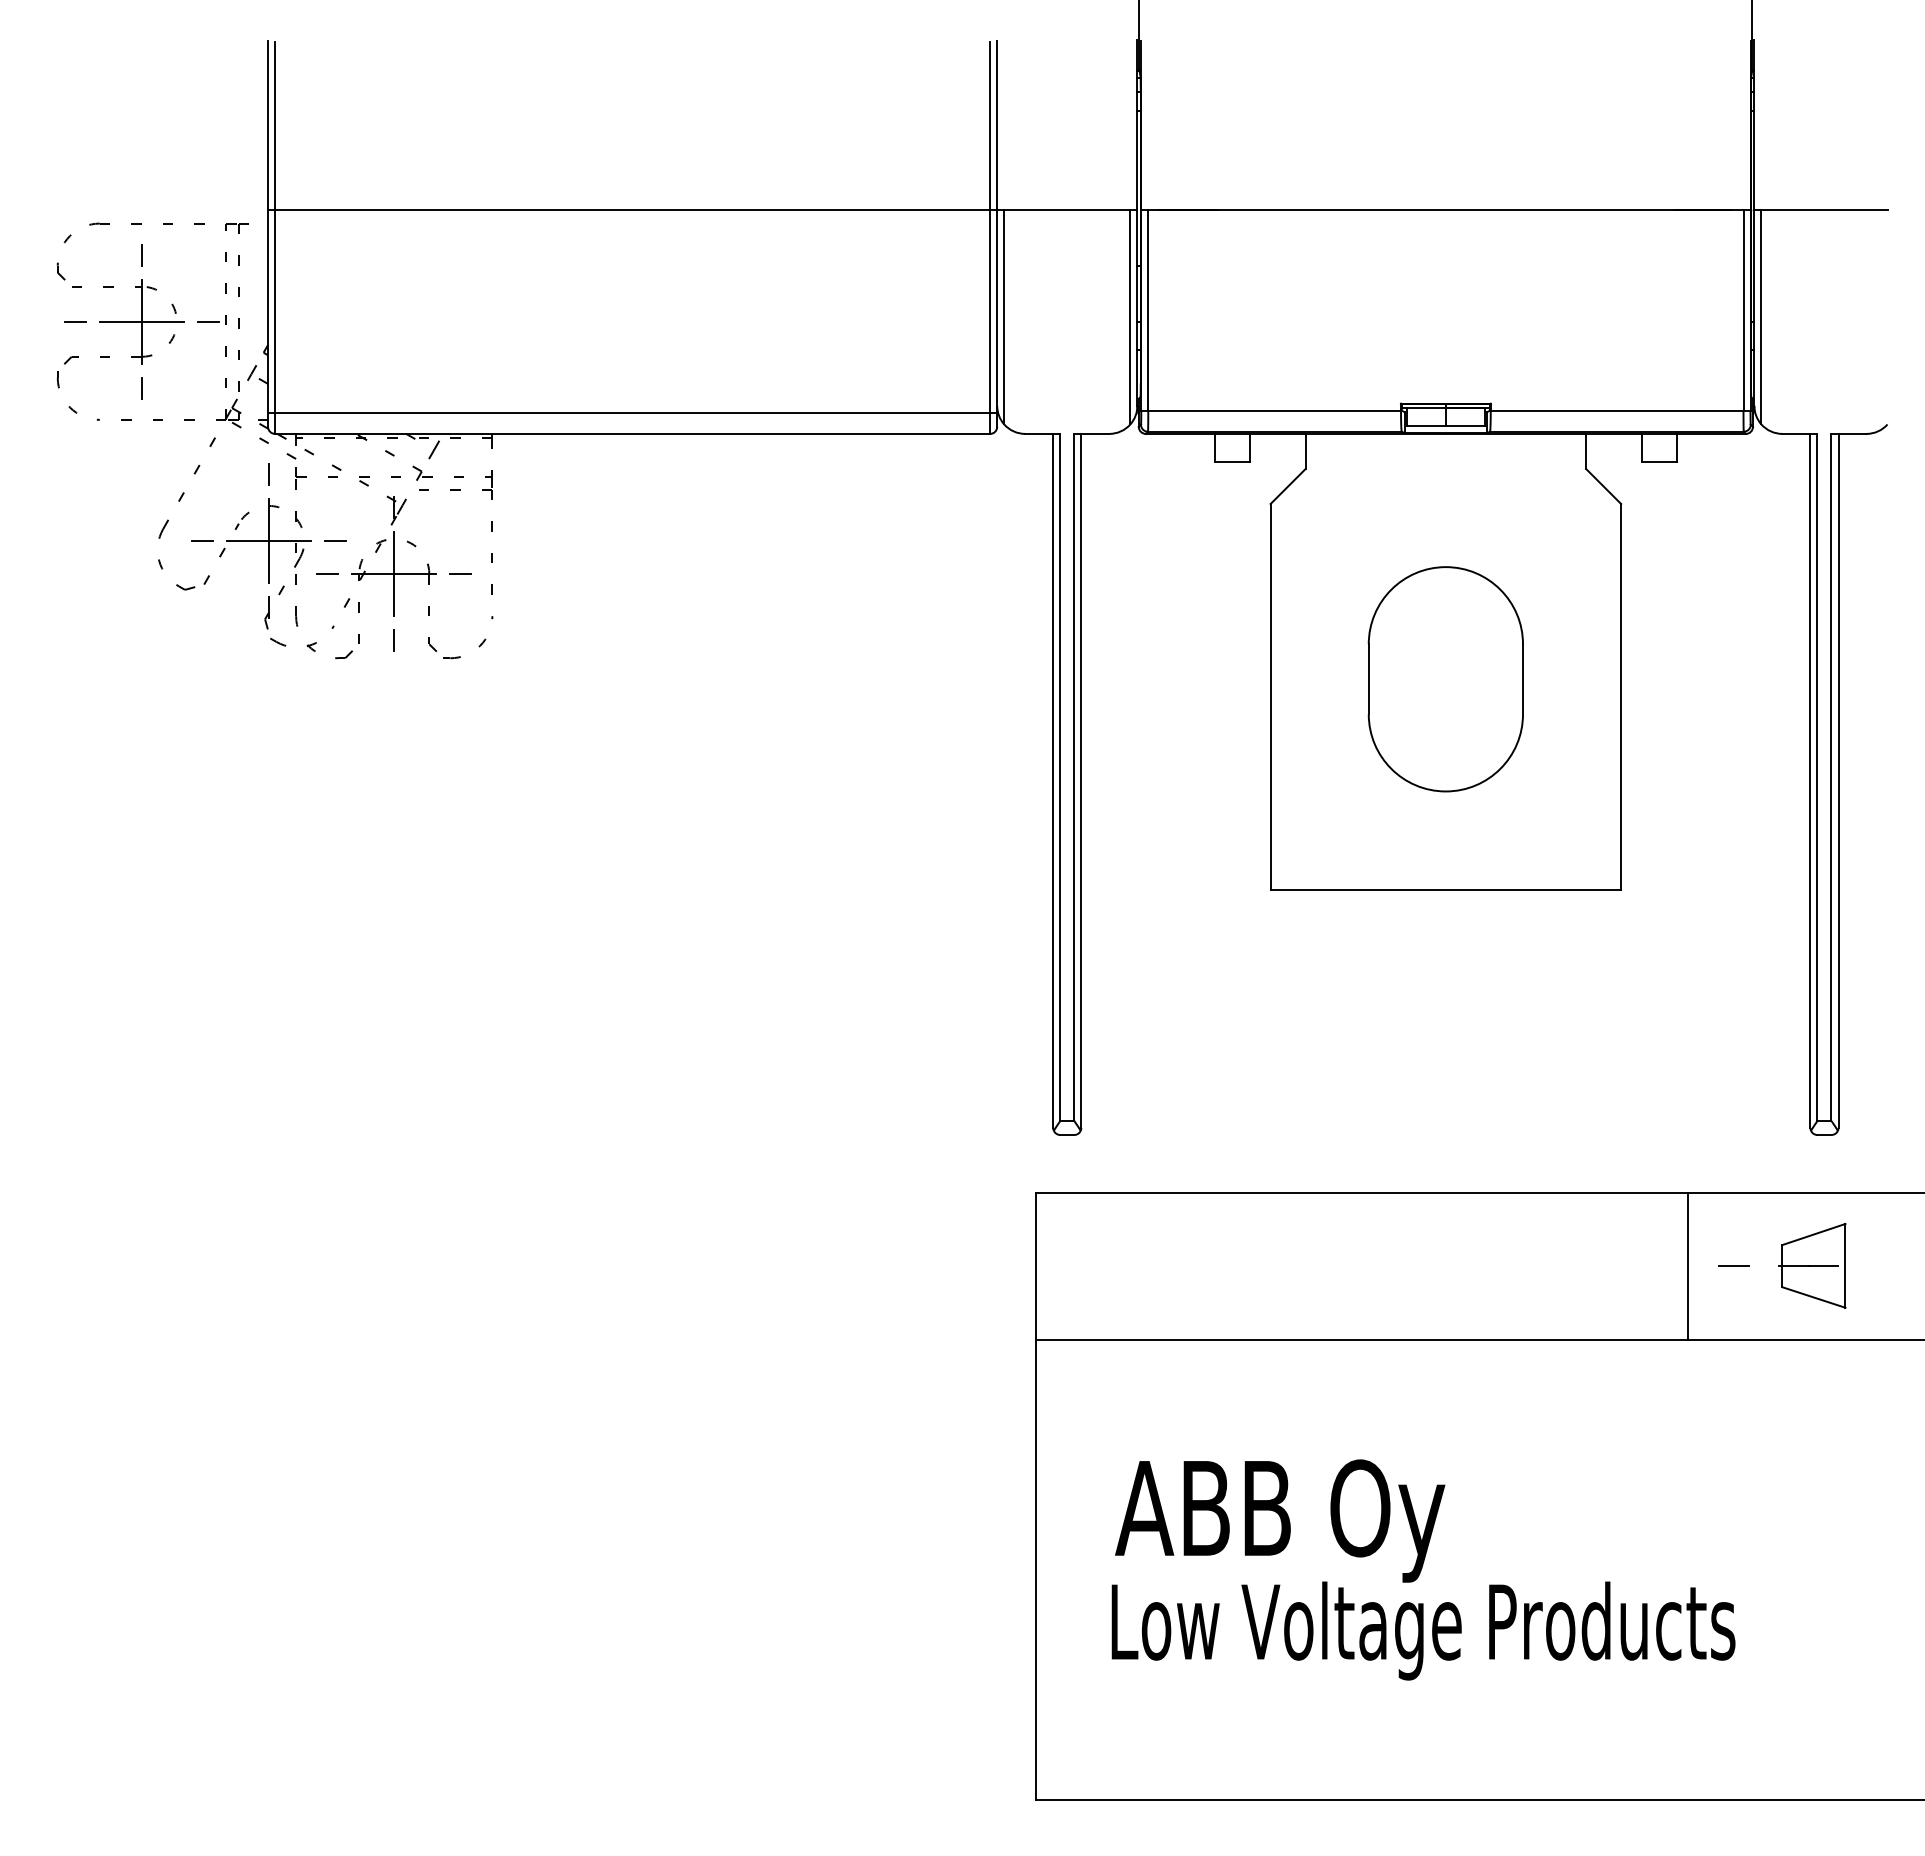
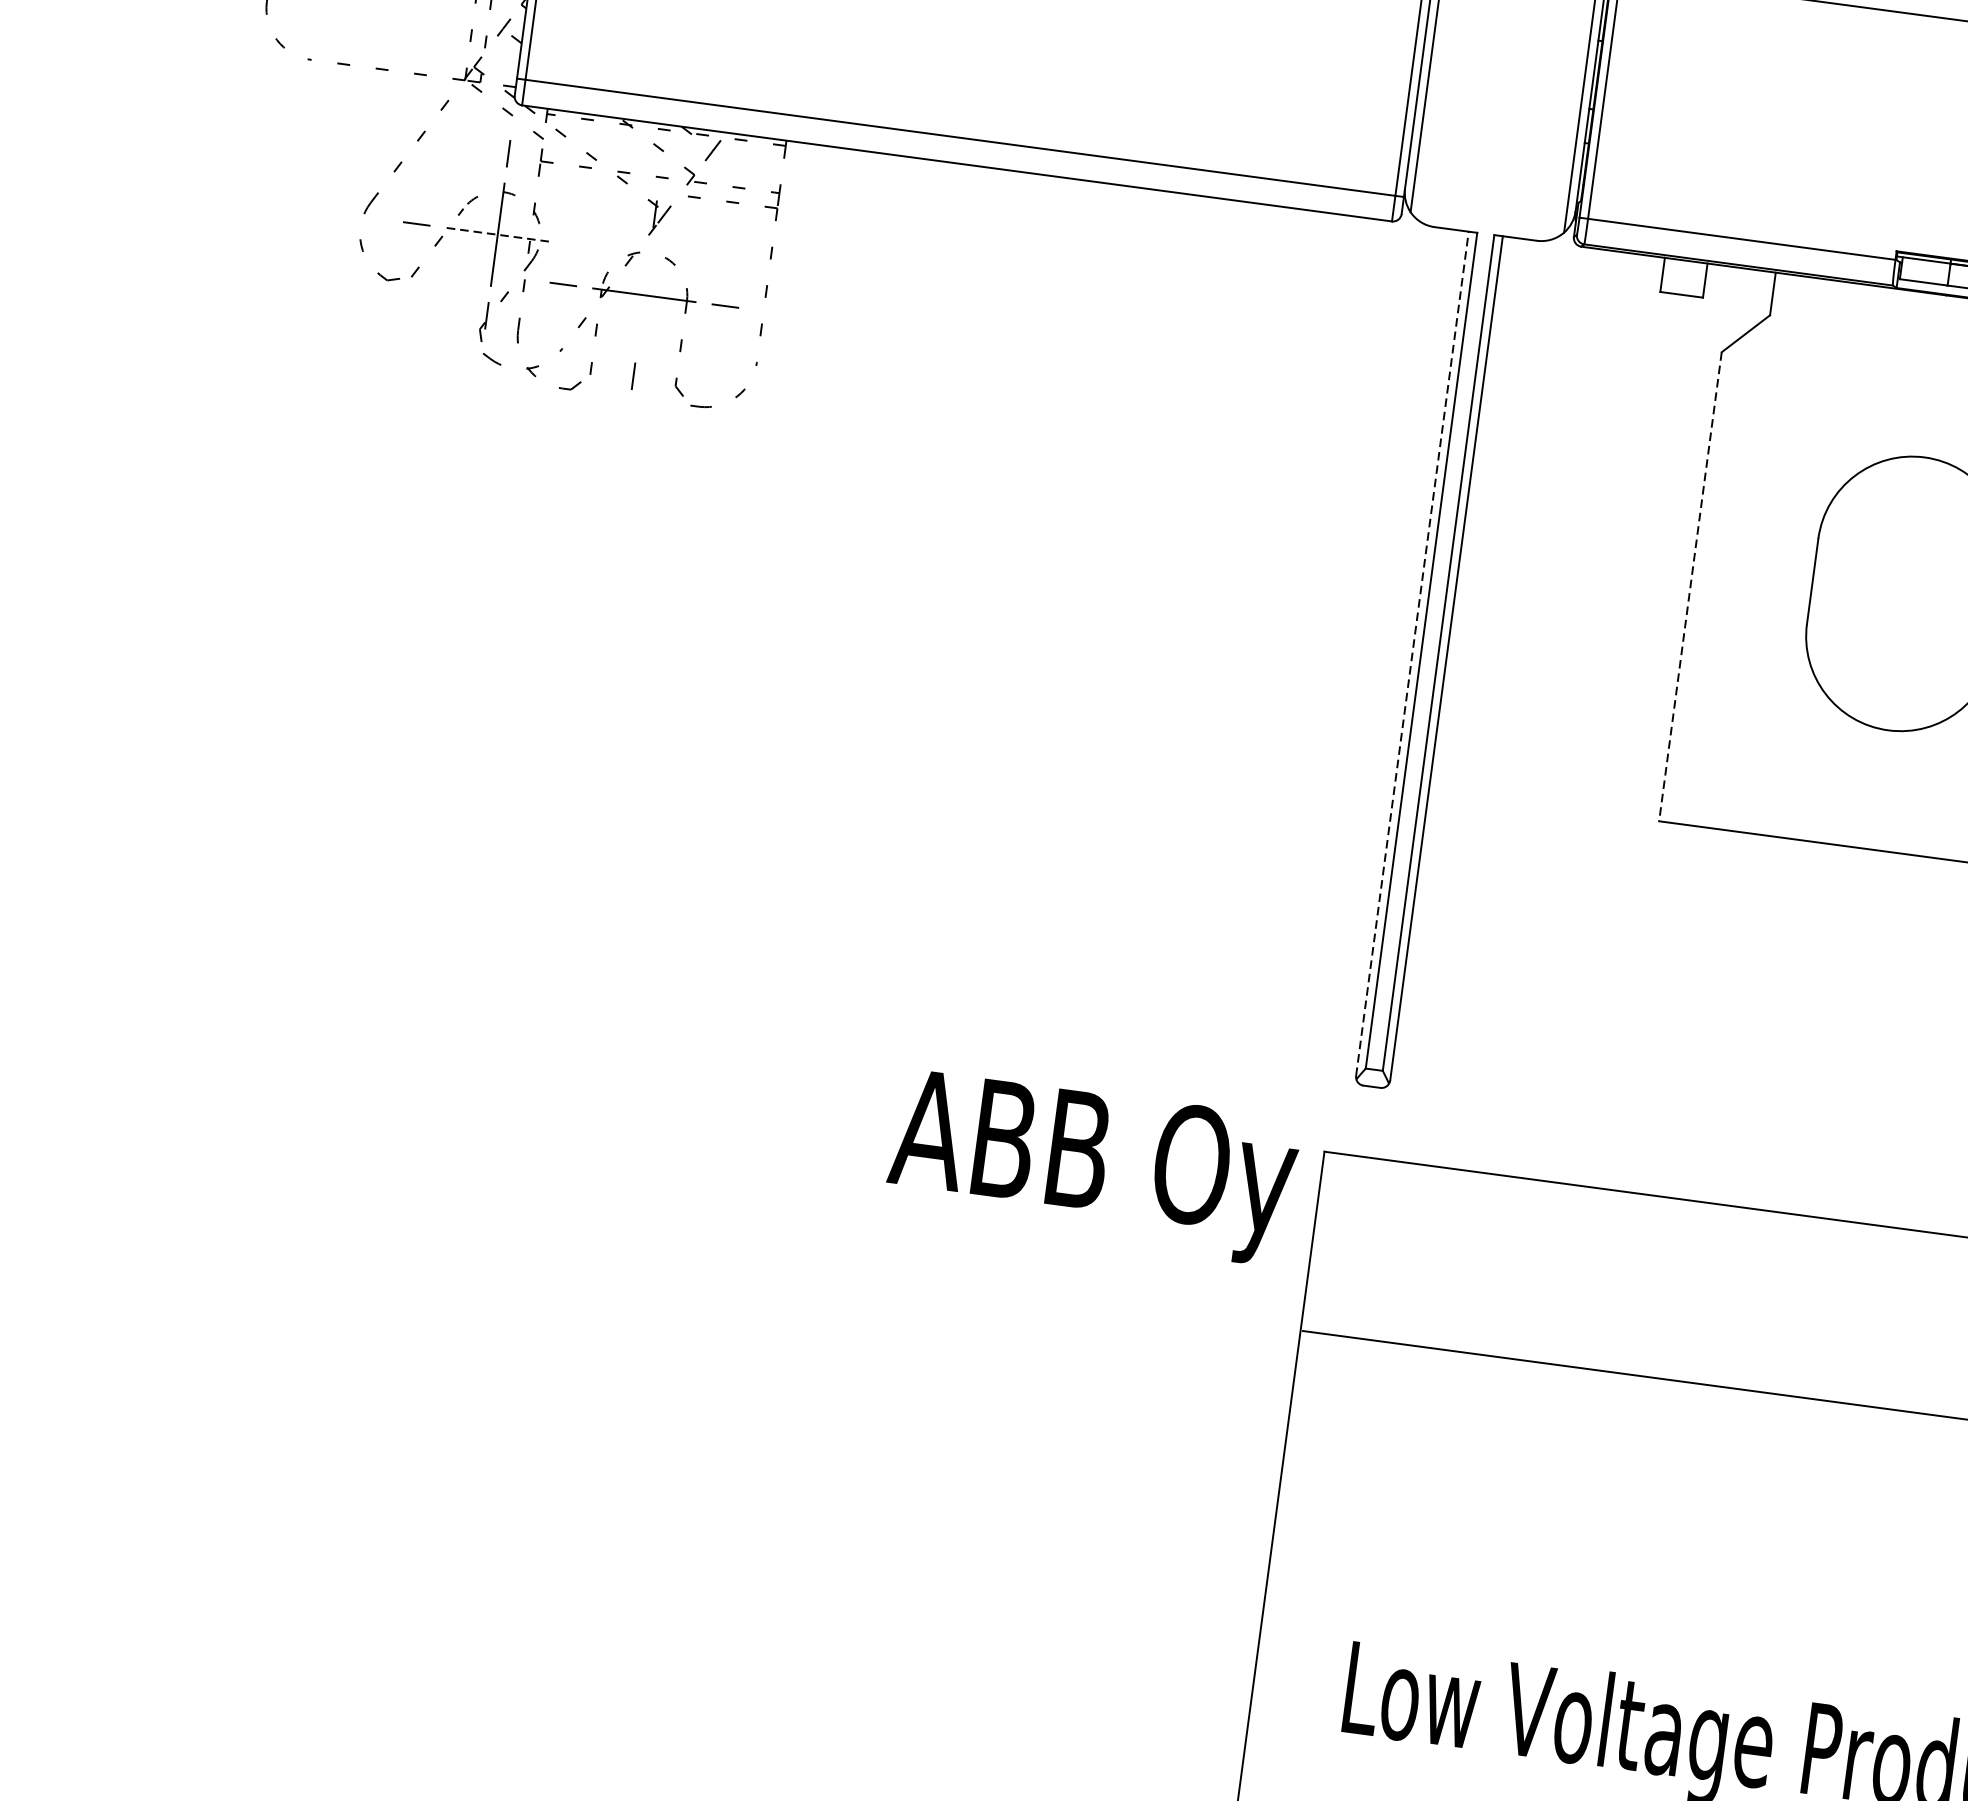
line: (141, 388) -> (367, 28), removed
line: (335, 540) -> (578, 244), removed
line: (268, 541) -> (496, 235), solid -> dashed
line: (394, 574) -> (644, 295), removed
line: (1270, 696) -> (1690, 586), solid -> dashed
line: (1053, 780) -> (1412, 653), solid -> dashed
text: (1280, 1520) -> (1092, 1166), moved

